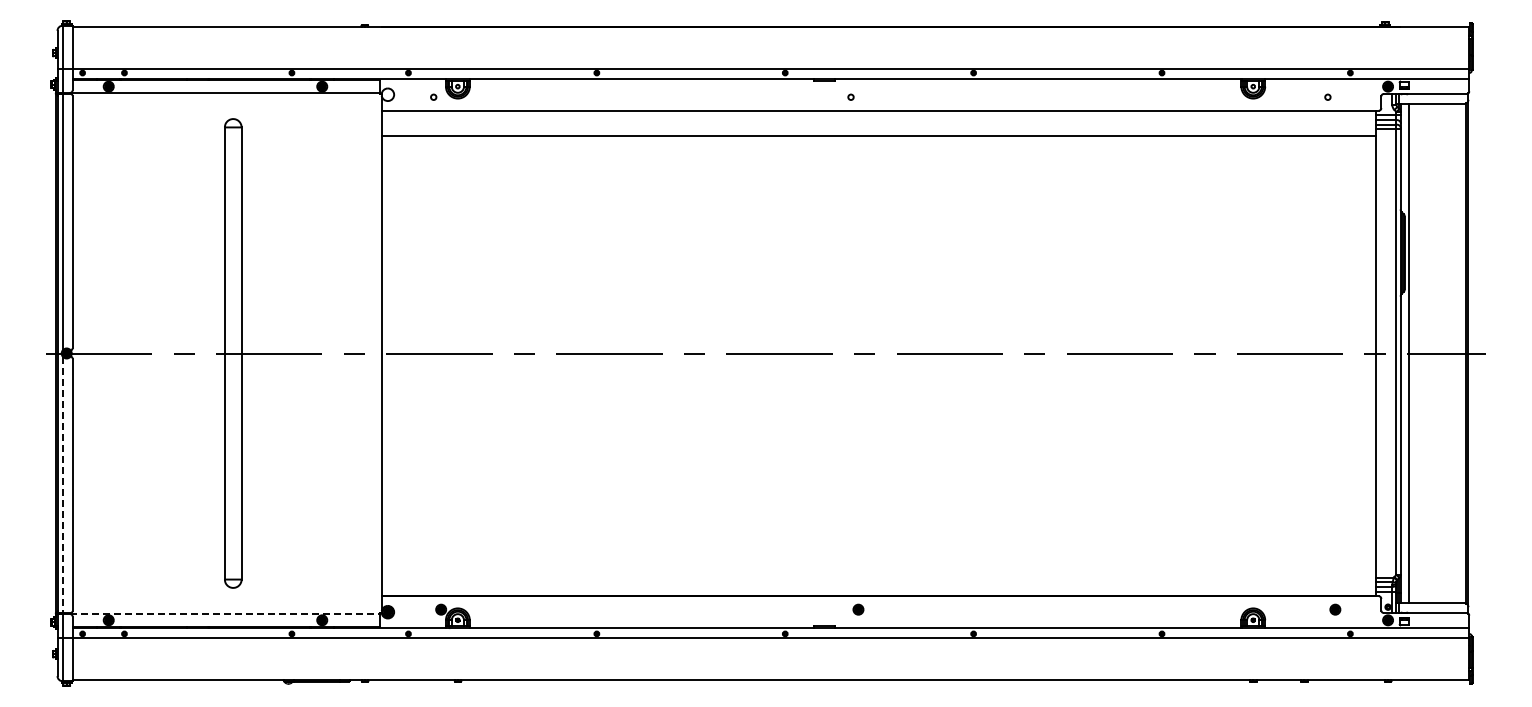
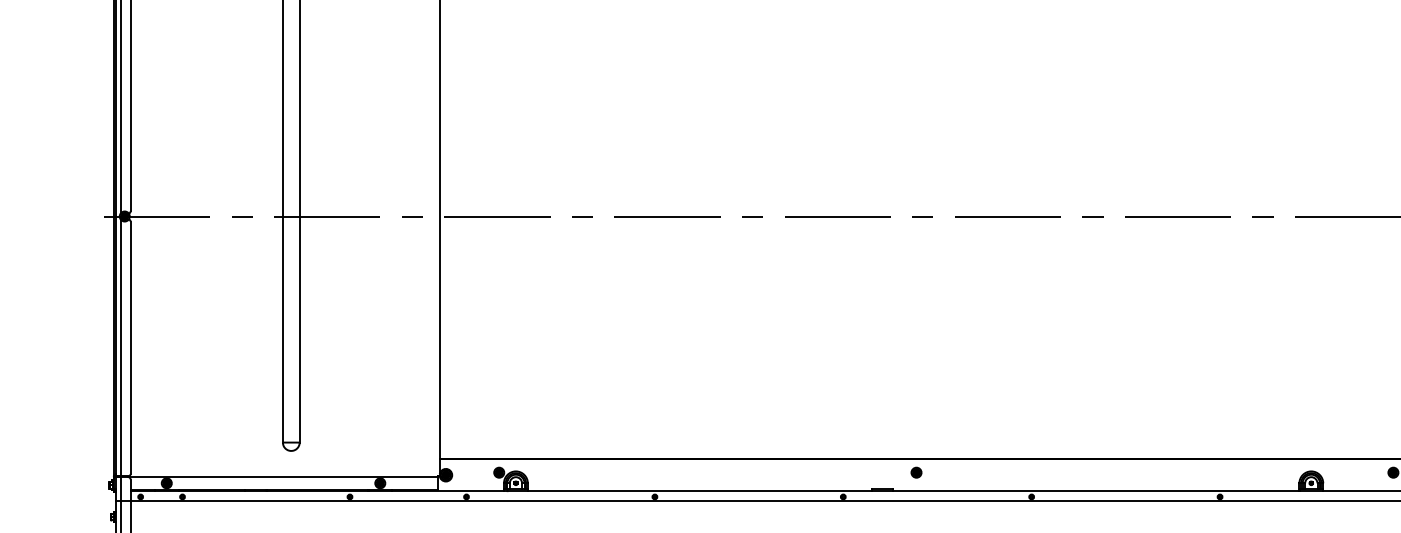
line: (62, 485) -> (120, 348), dashed -> solid
line: (225, 614) -> (283, 477), dashed -> solid

